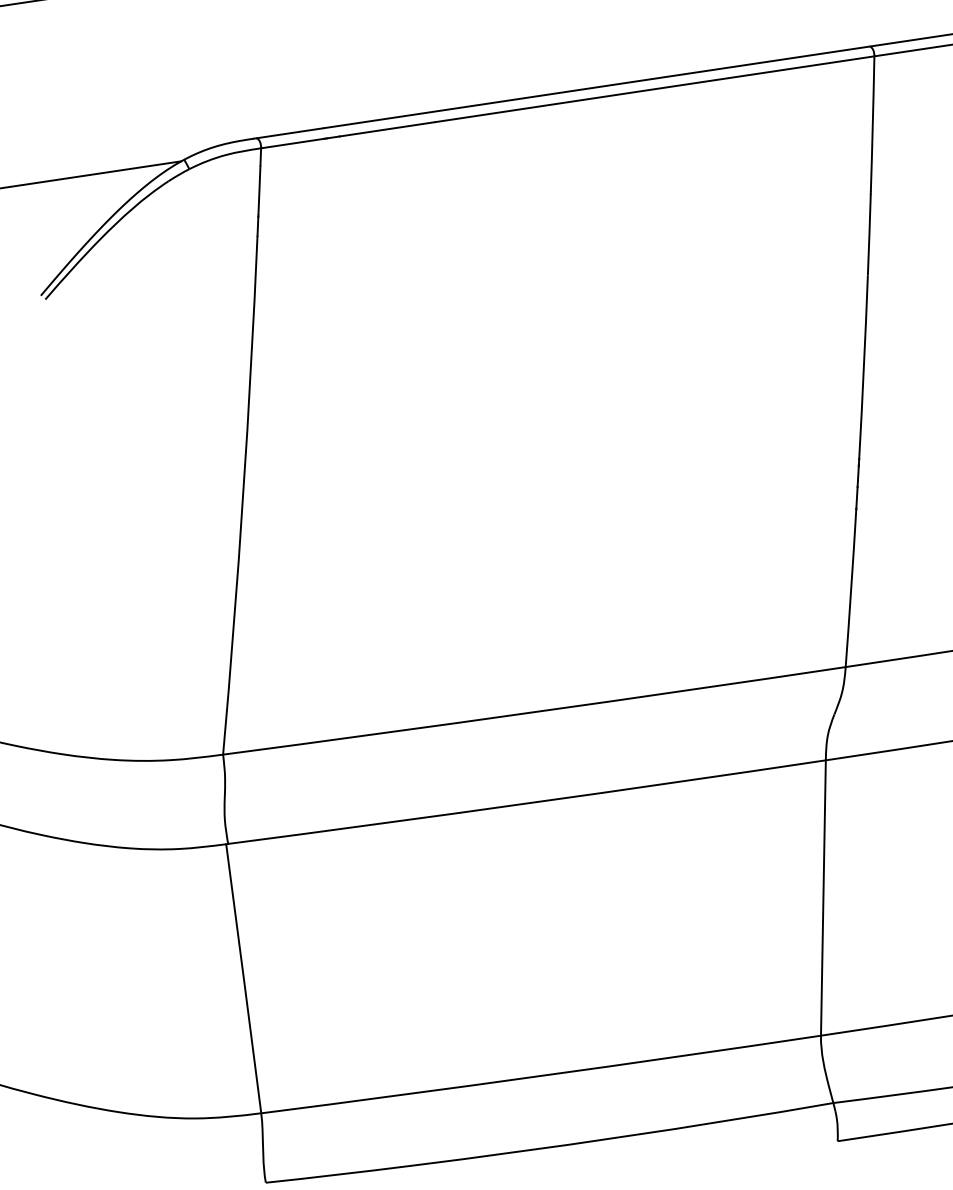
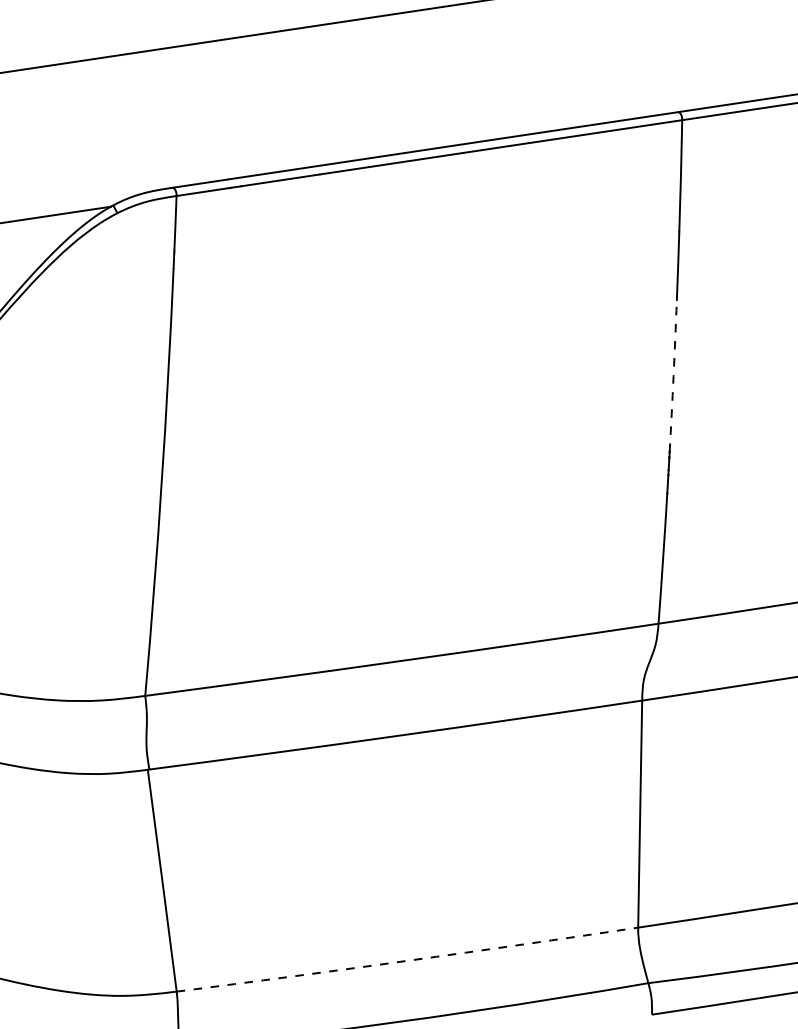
arc: (863, 367) -> (673, 376), solid -> dashed
arc: (541, 1075) -> (407, 960), solid -> dashed

